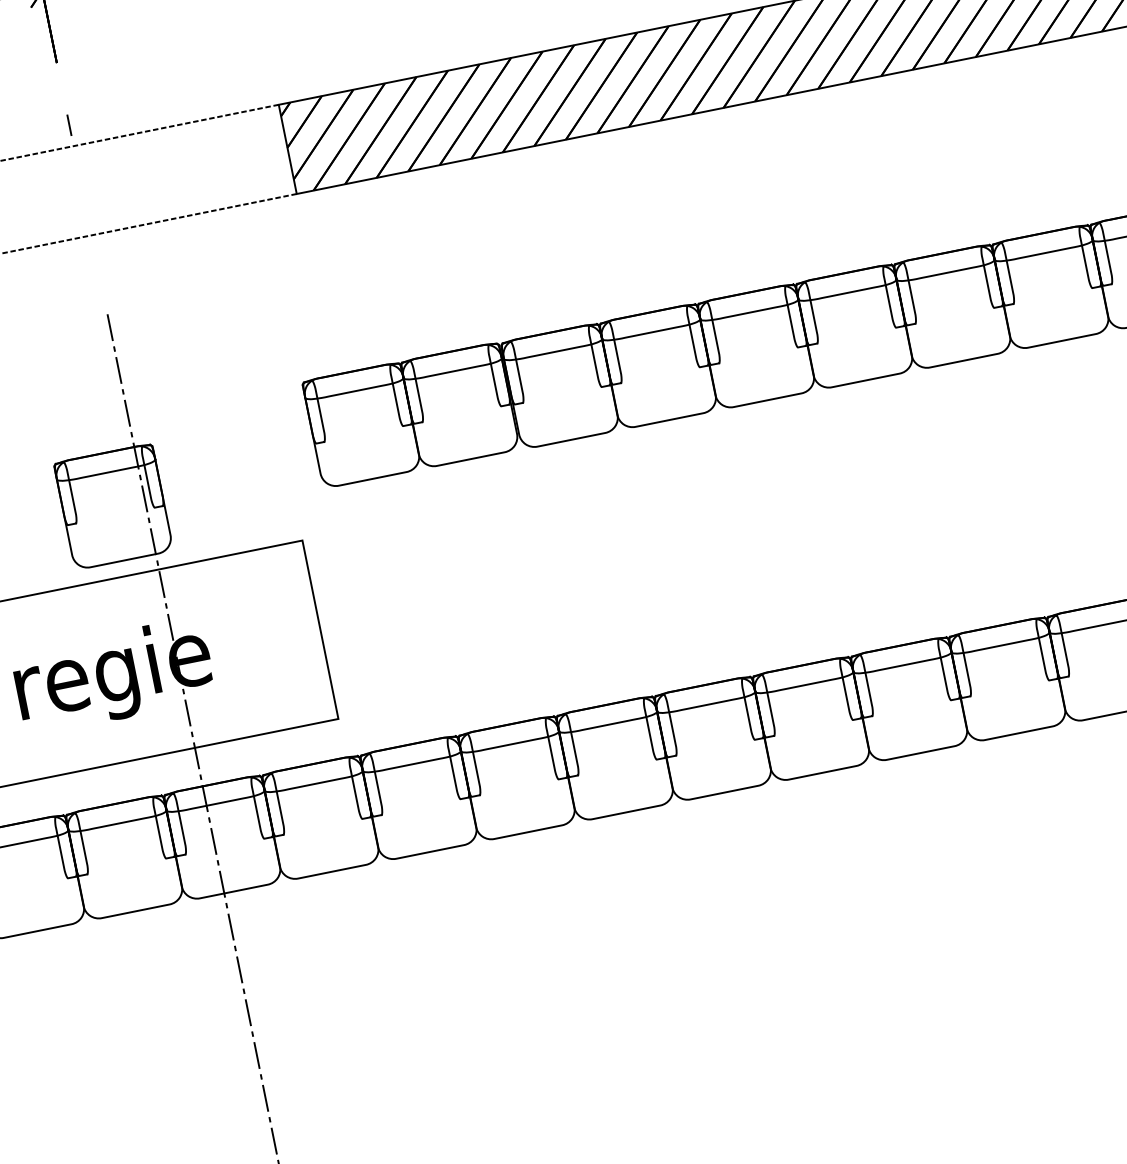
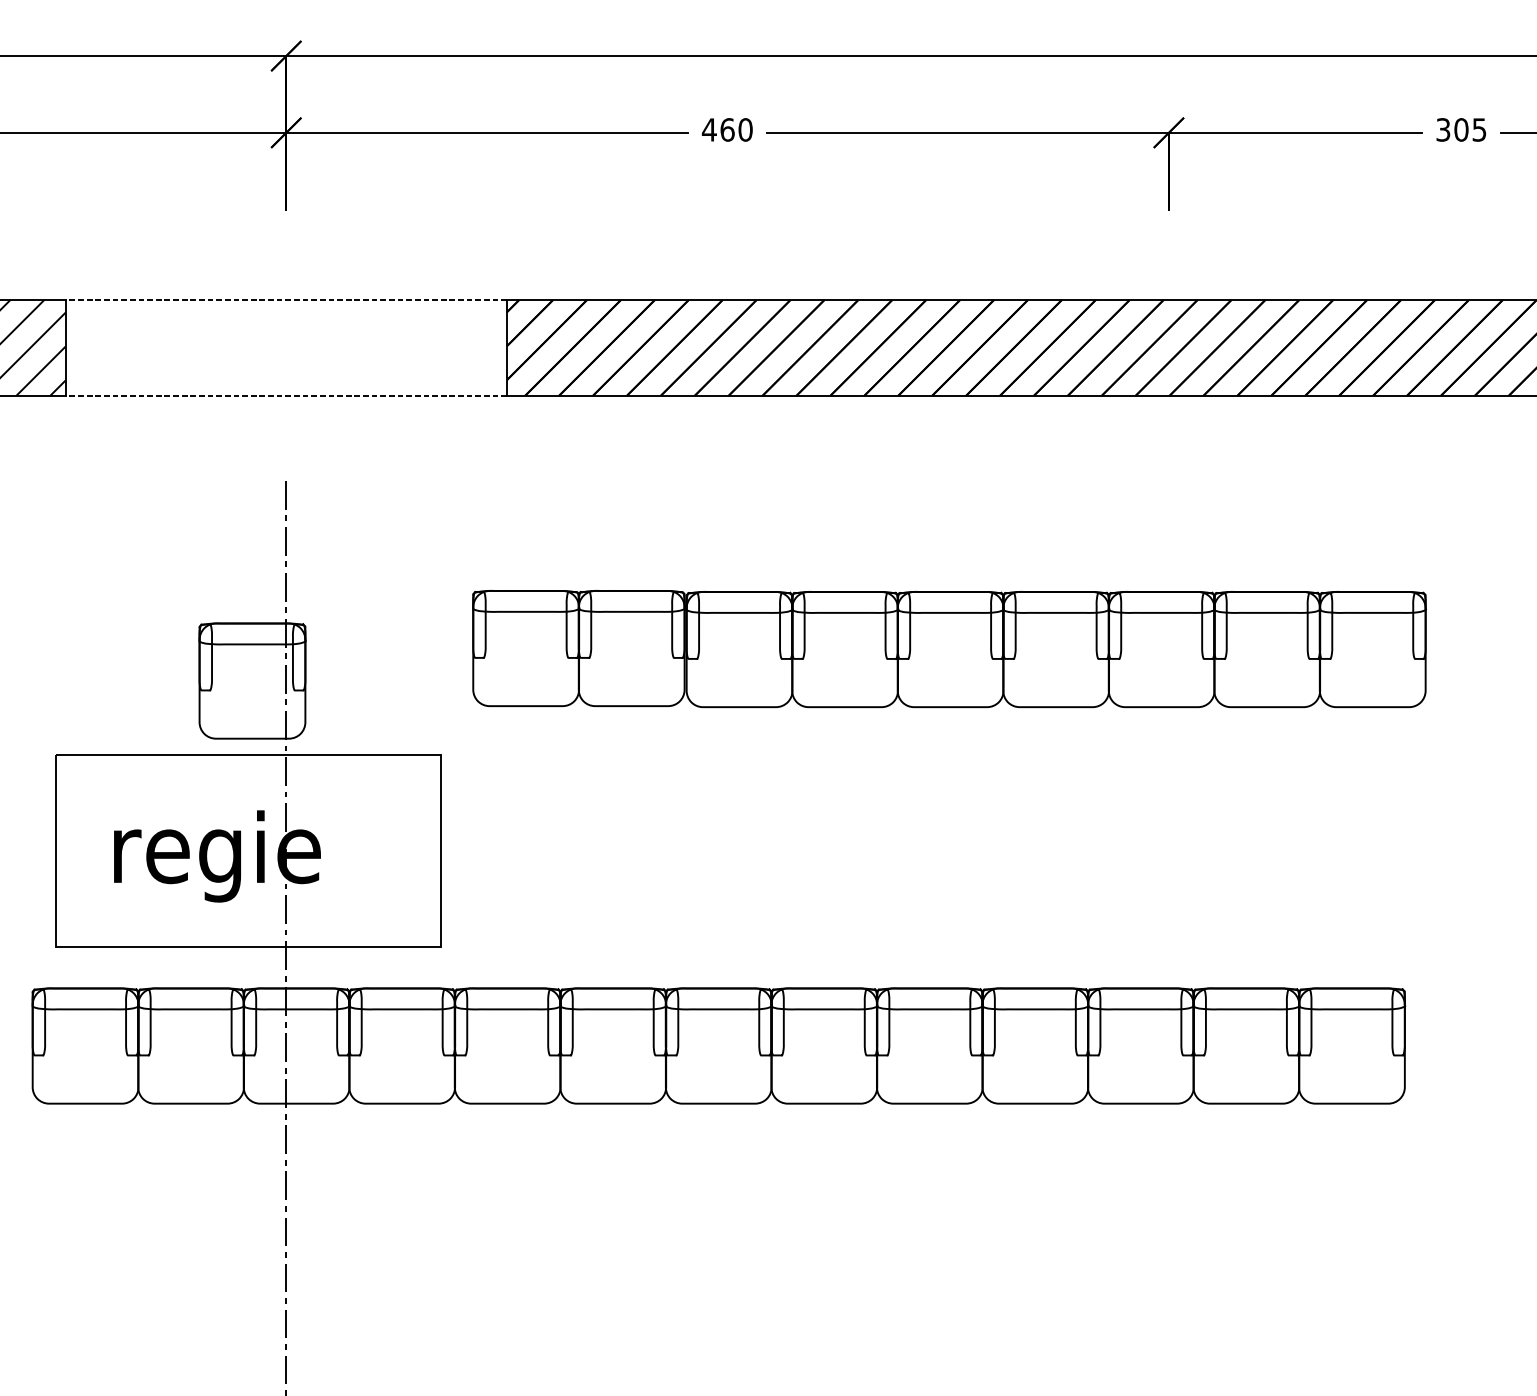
line: (68, 125) -> (285, 277), removed

